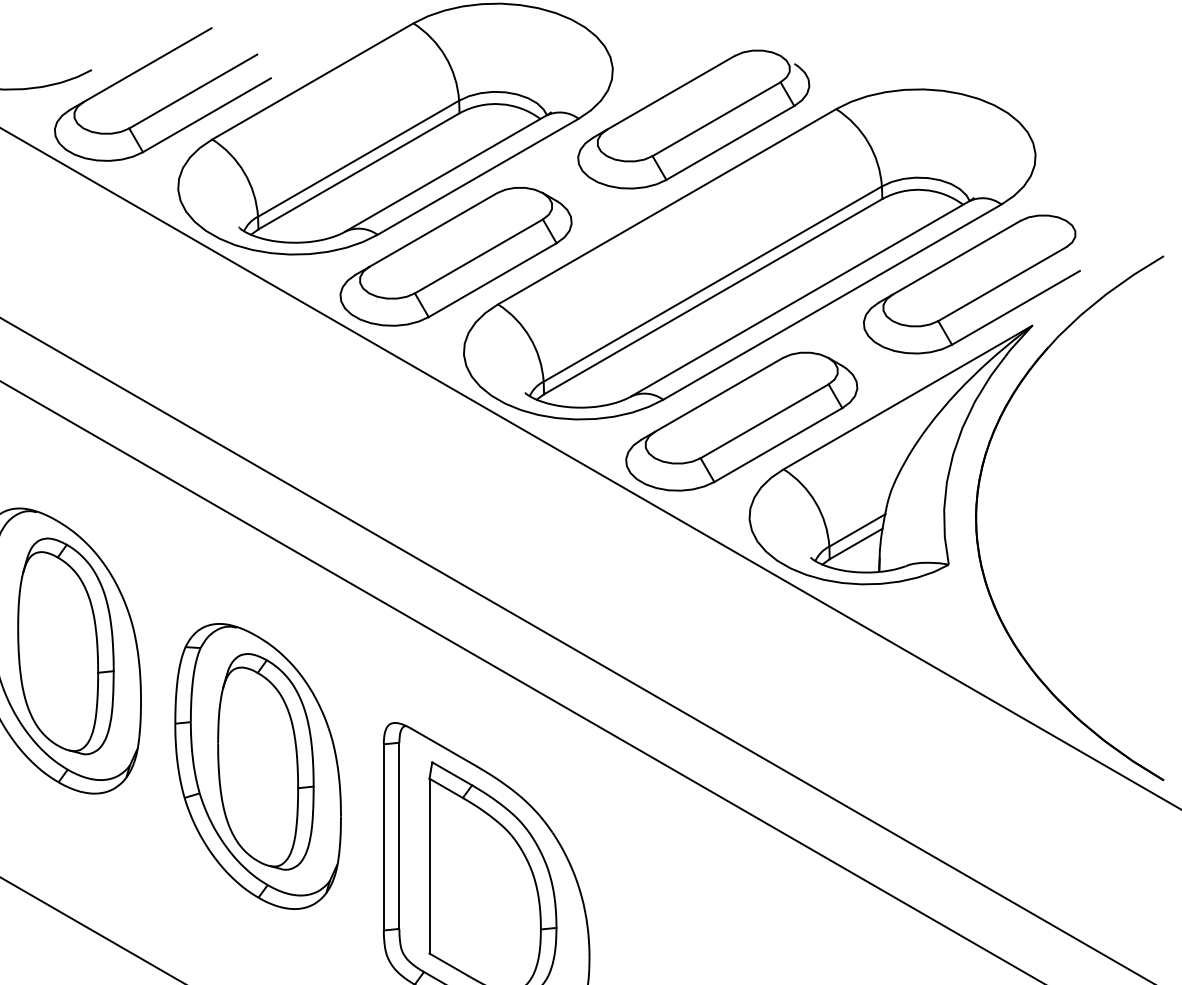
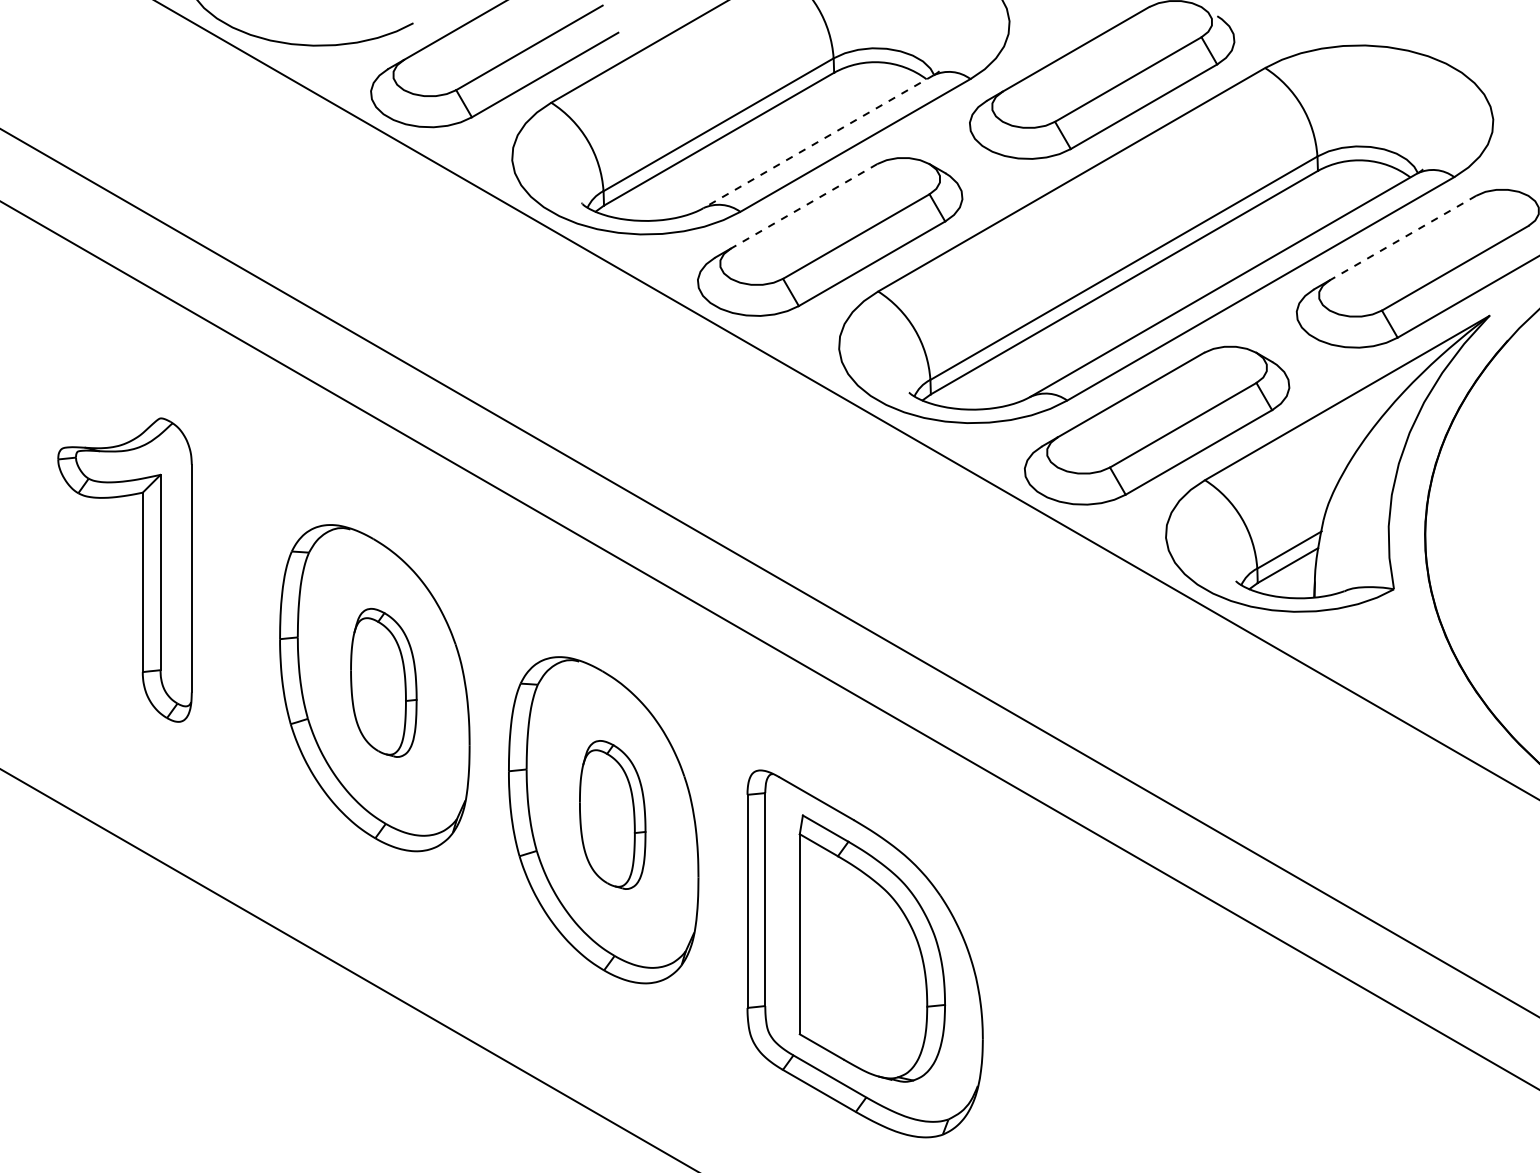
line: (445, 173) -> (818, 141), solid -> dashed
line: (433, 230) -> (804, 206), solid -> dashed
line: (956, 258) -> (1402, 238), solid -> dashed
part: (65, 646) -> (383, 682), size x0.6
part: (265, 761) -> (612, 814), size x0.6

